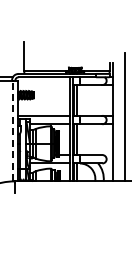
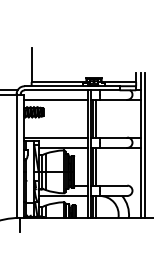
line: (43, 85) -> (55, 100), added
line: (116, 122) -> (144, 145), added
line: (12, 130) -> (17, 155), dashed -> solid

